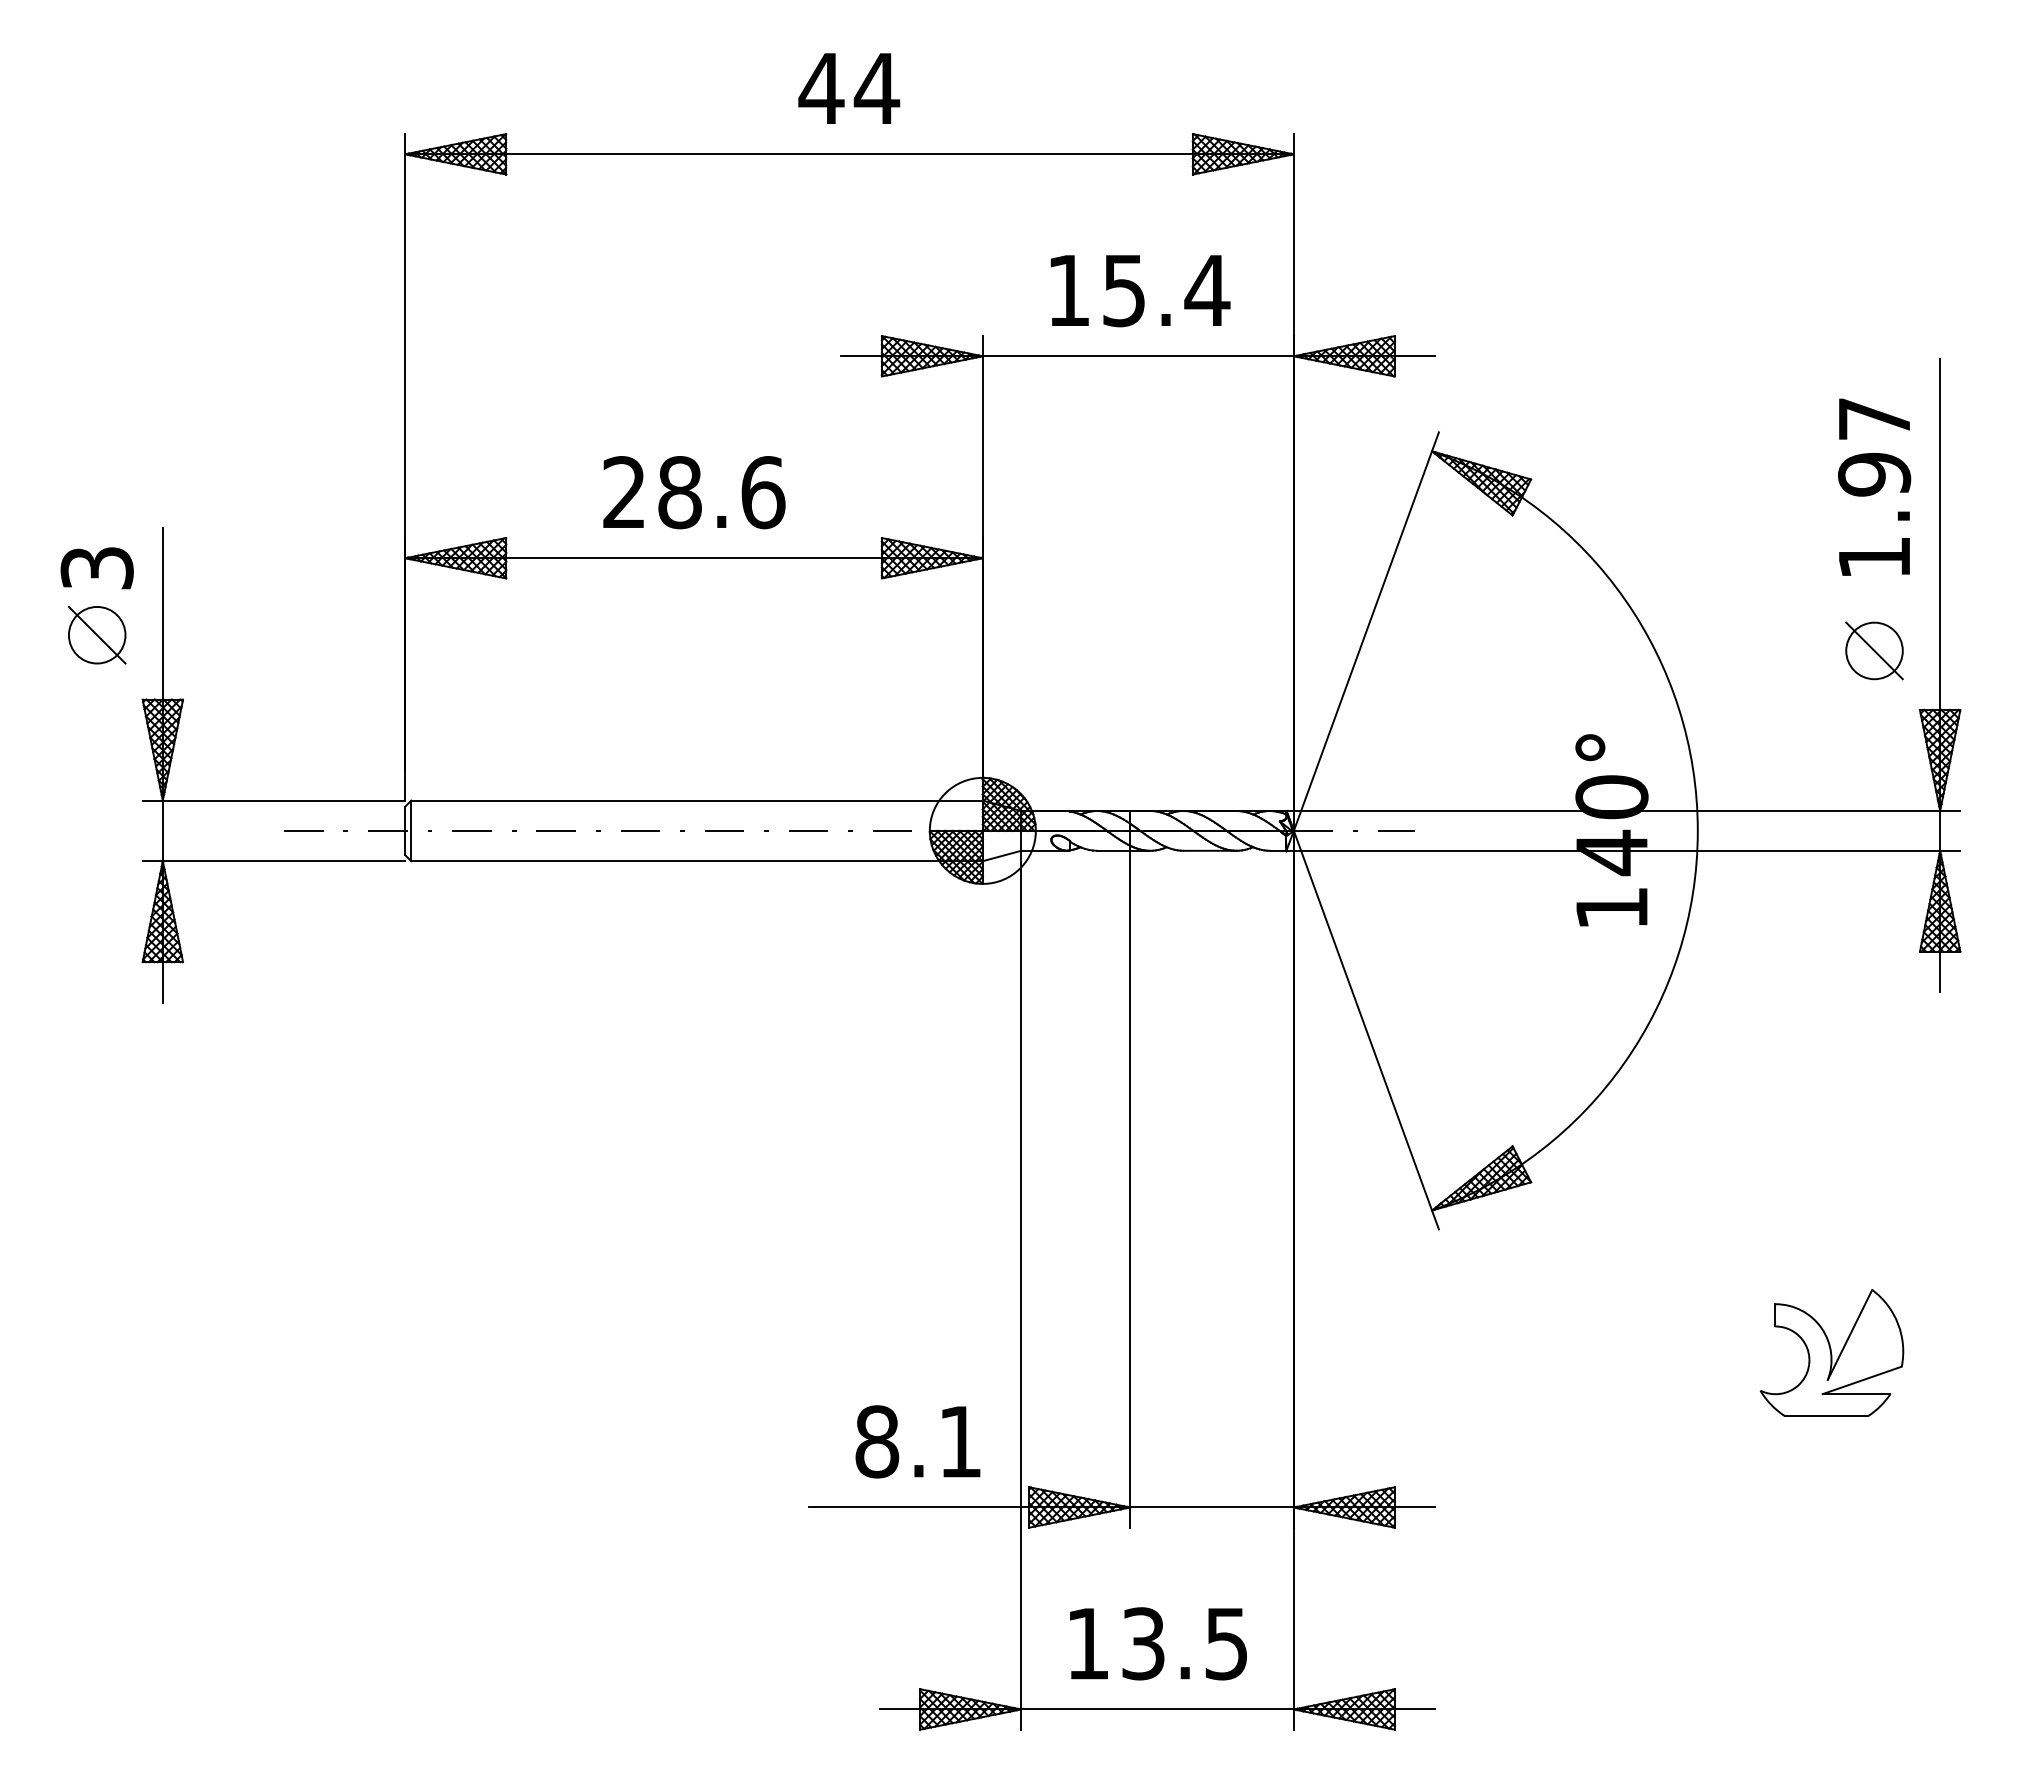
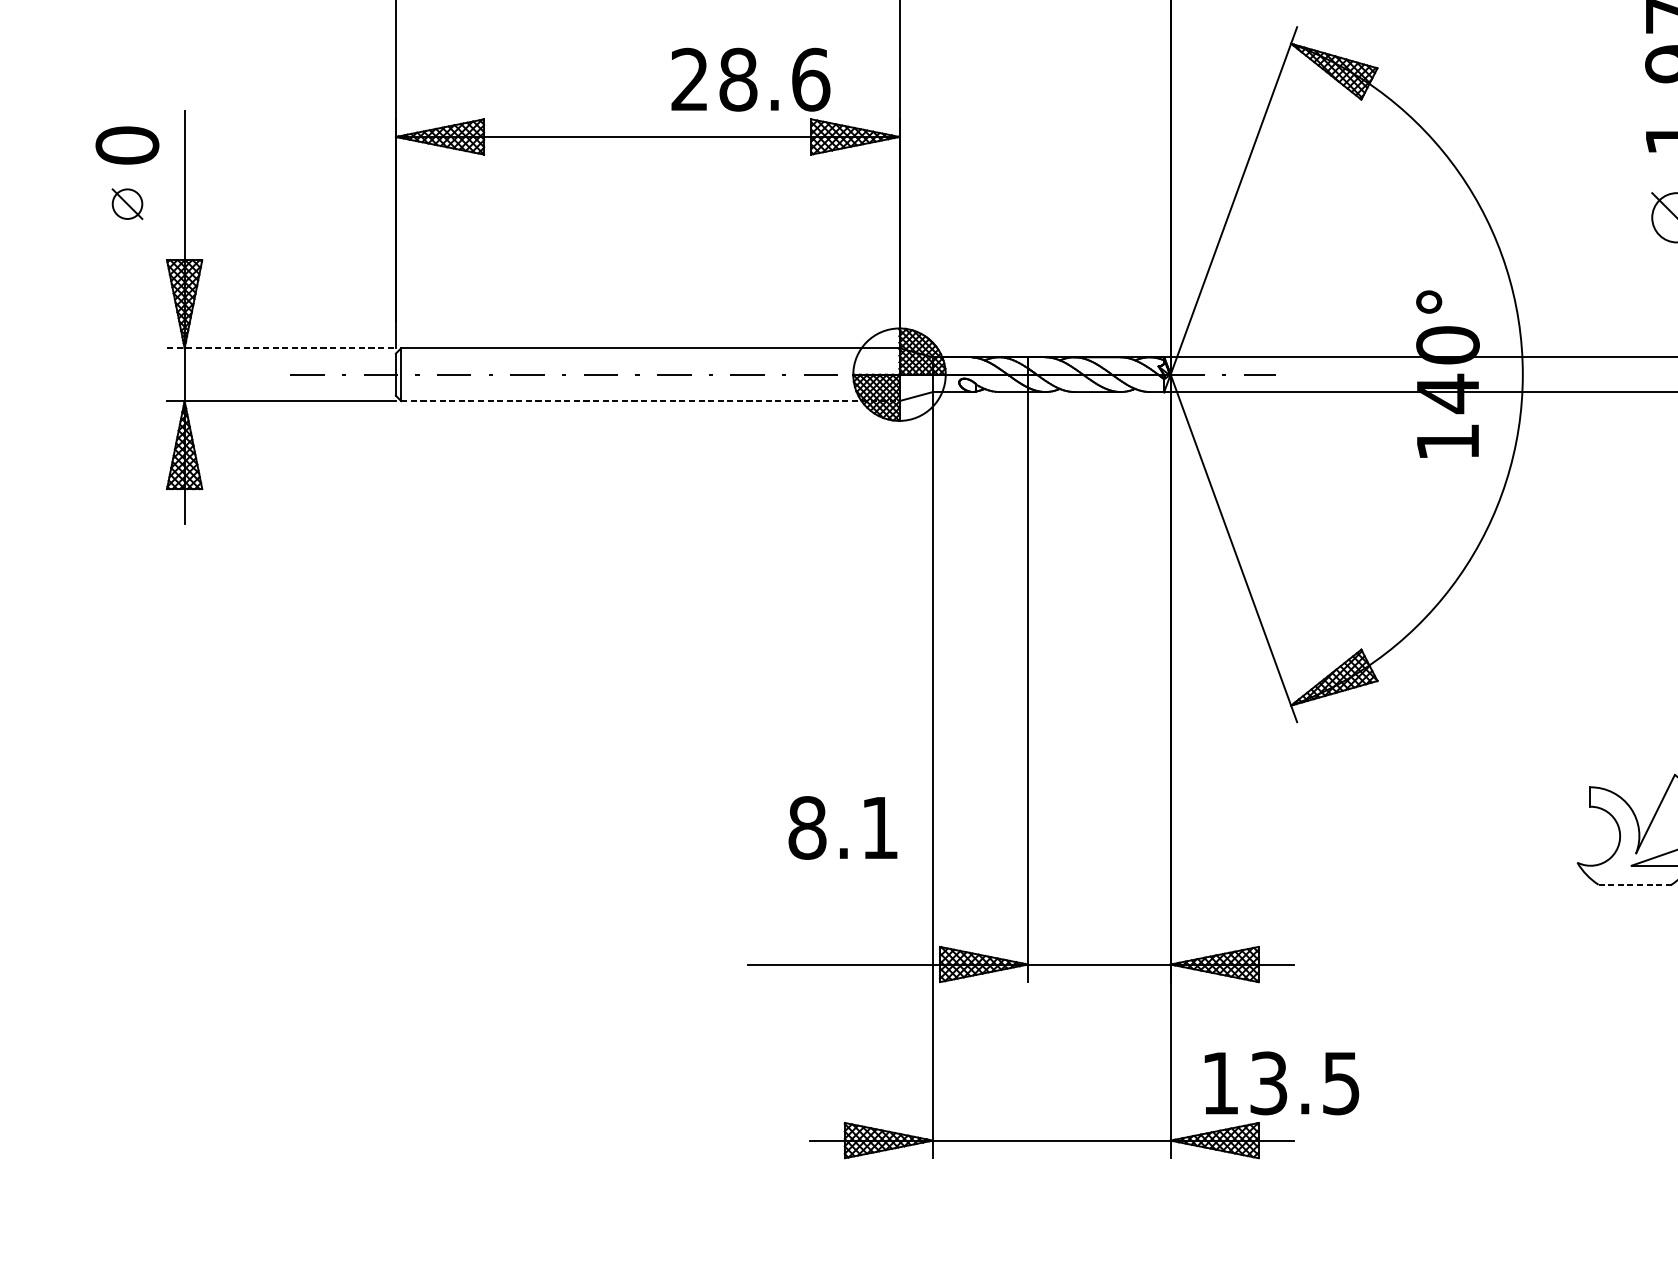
text: (694, 492) -> (751, 79), moved
text: (96, 567) -> (126, 145), 3 -> 0
part: (97, 635) -> (127, 204), size x0.6
line: (274, 800) -> (281, 348), solid -> dashed
line: (697, 861) -> (650, 401), solid -> dashed
line: (1826, 1416) -> (1635, 885), solid -> dashed
text: (917, 1441) -> (842, 827), moved
text: (1158, 1643) -> (1281, 1083), moved

